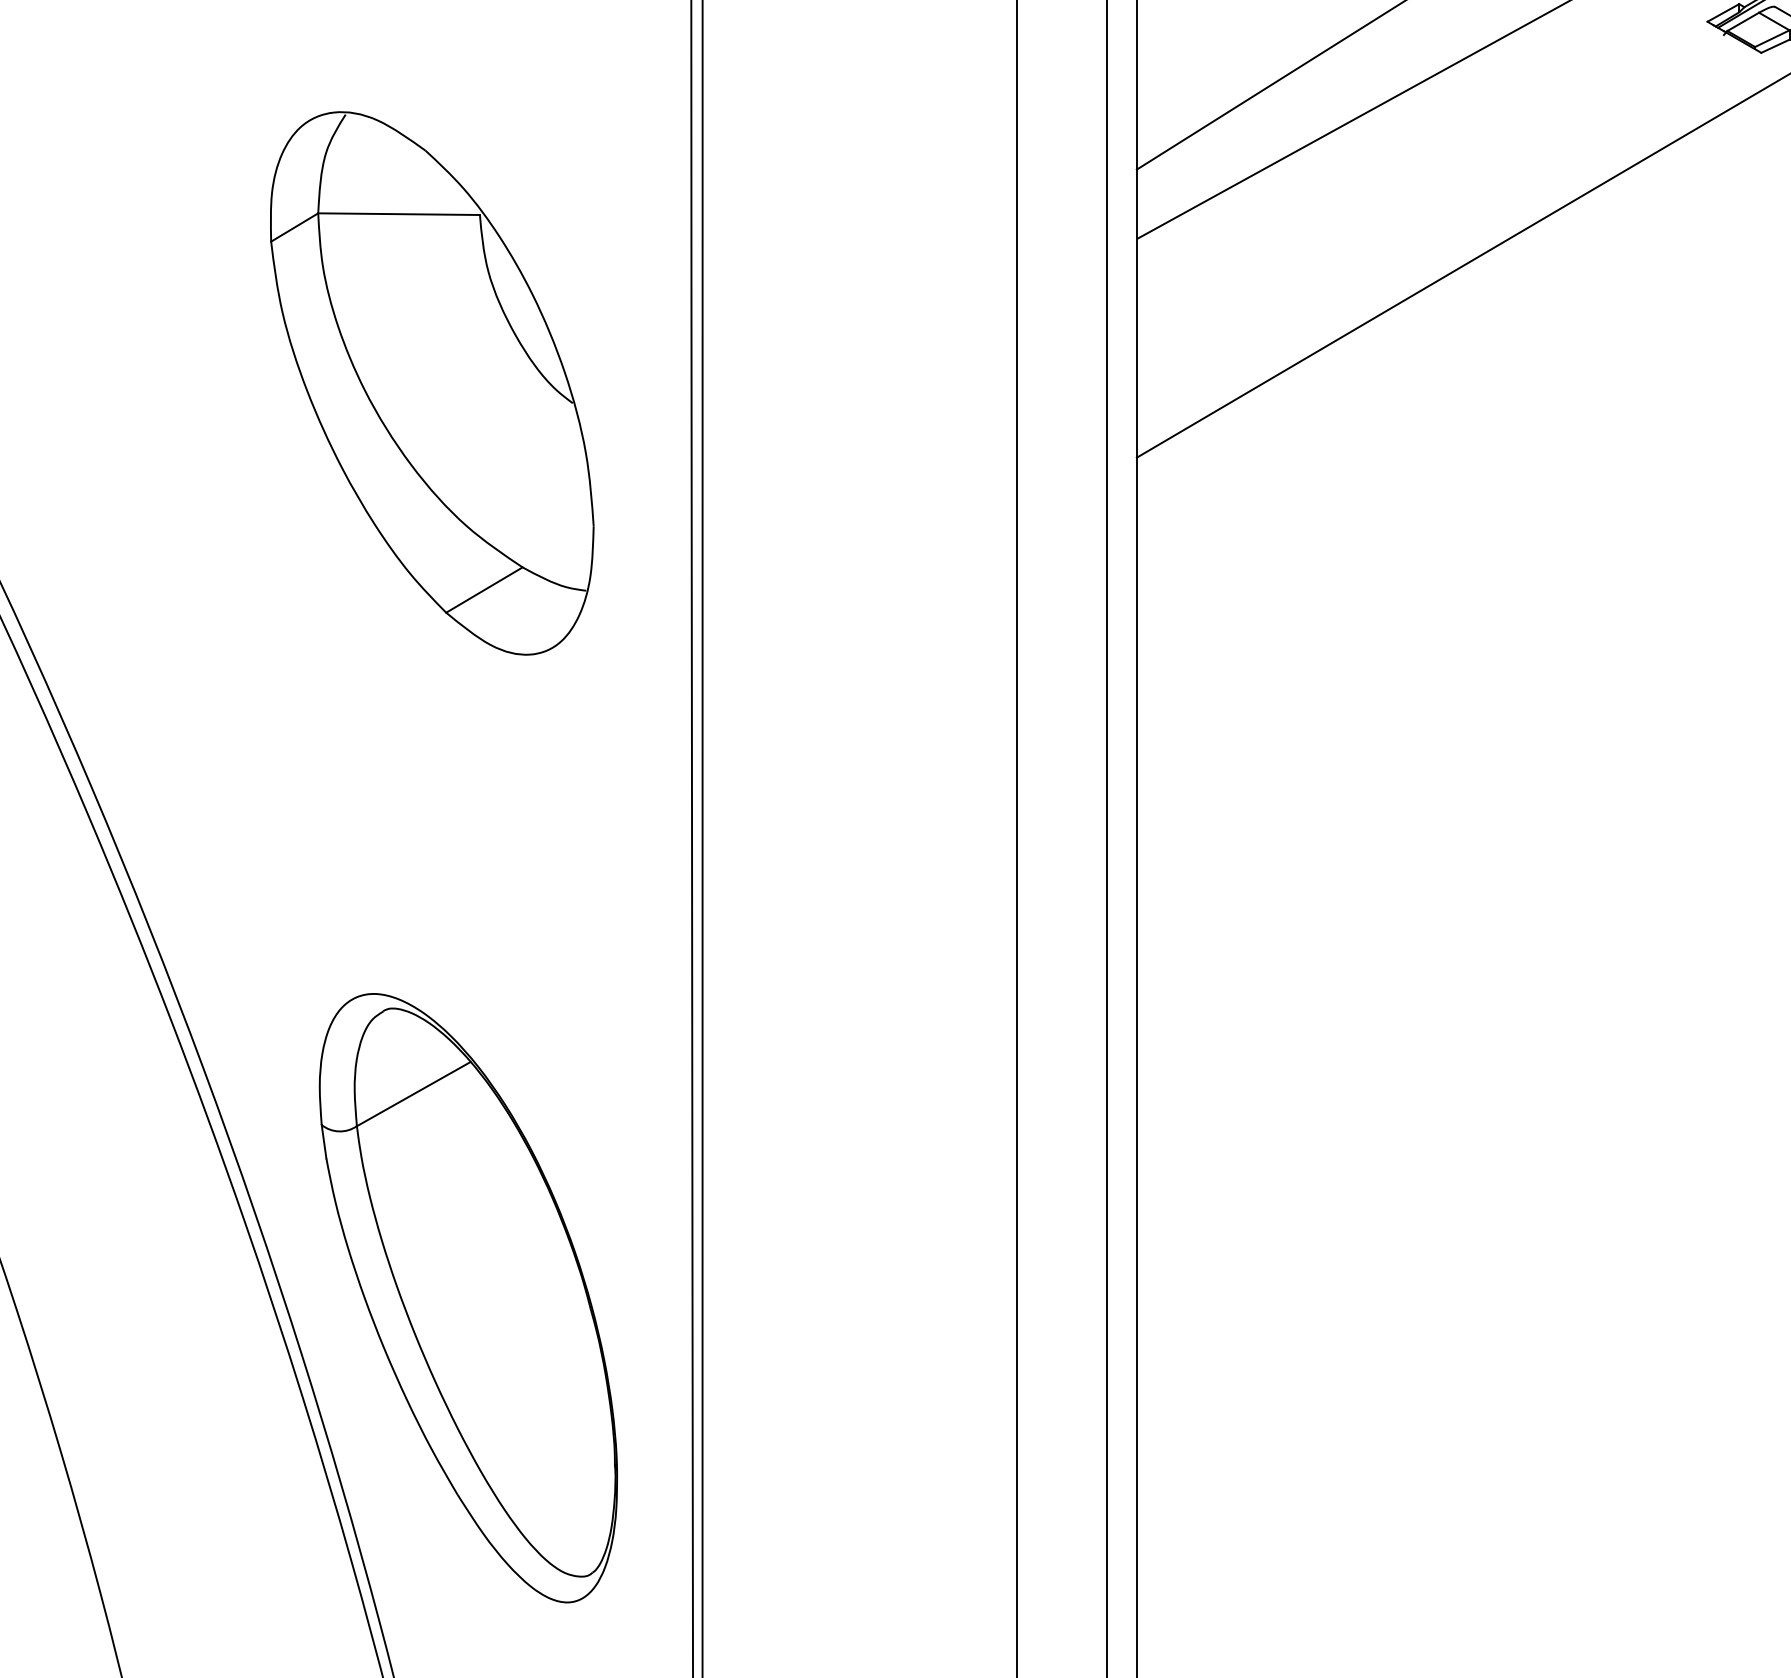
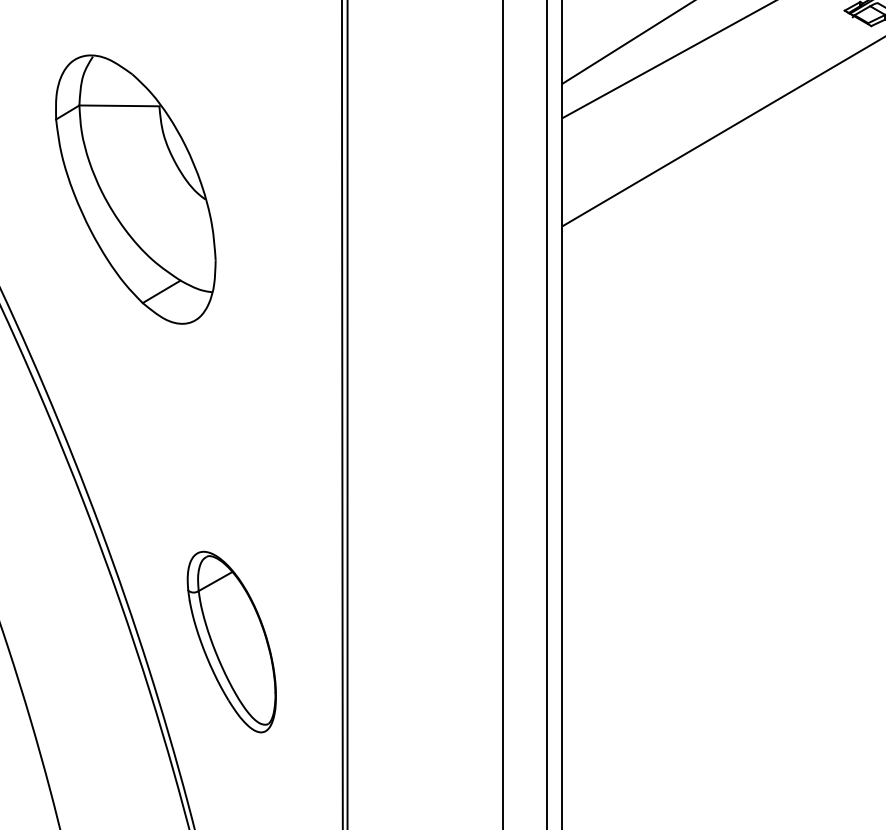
part: (431, 383) -> (135, 189), moved
part: (467, 1296) -> (231, 641), size x0.6

